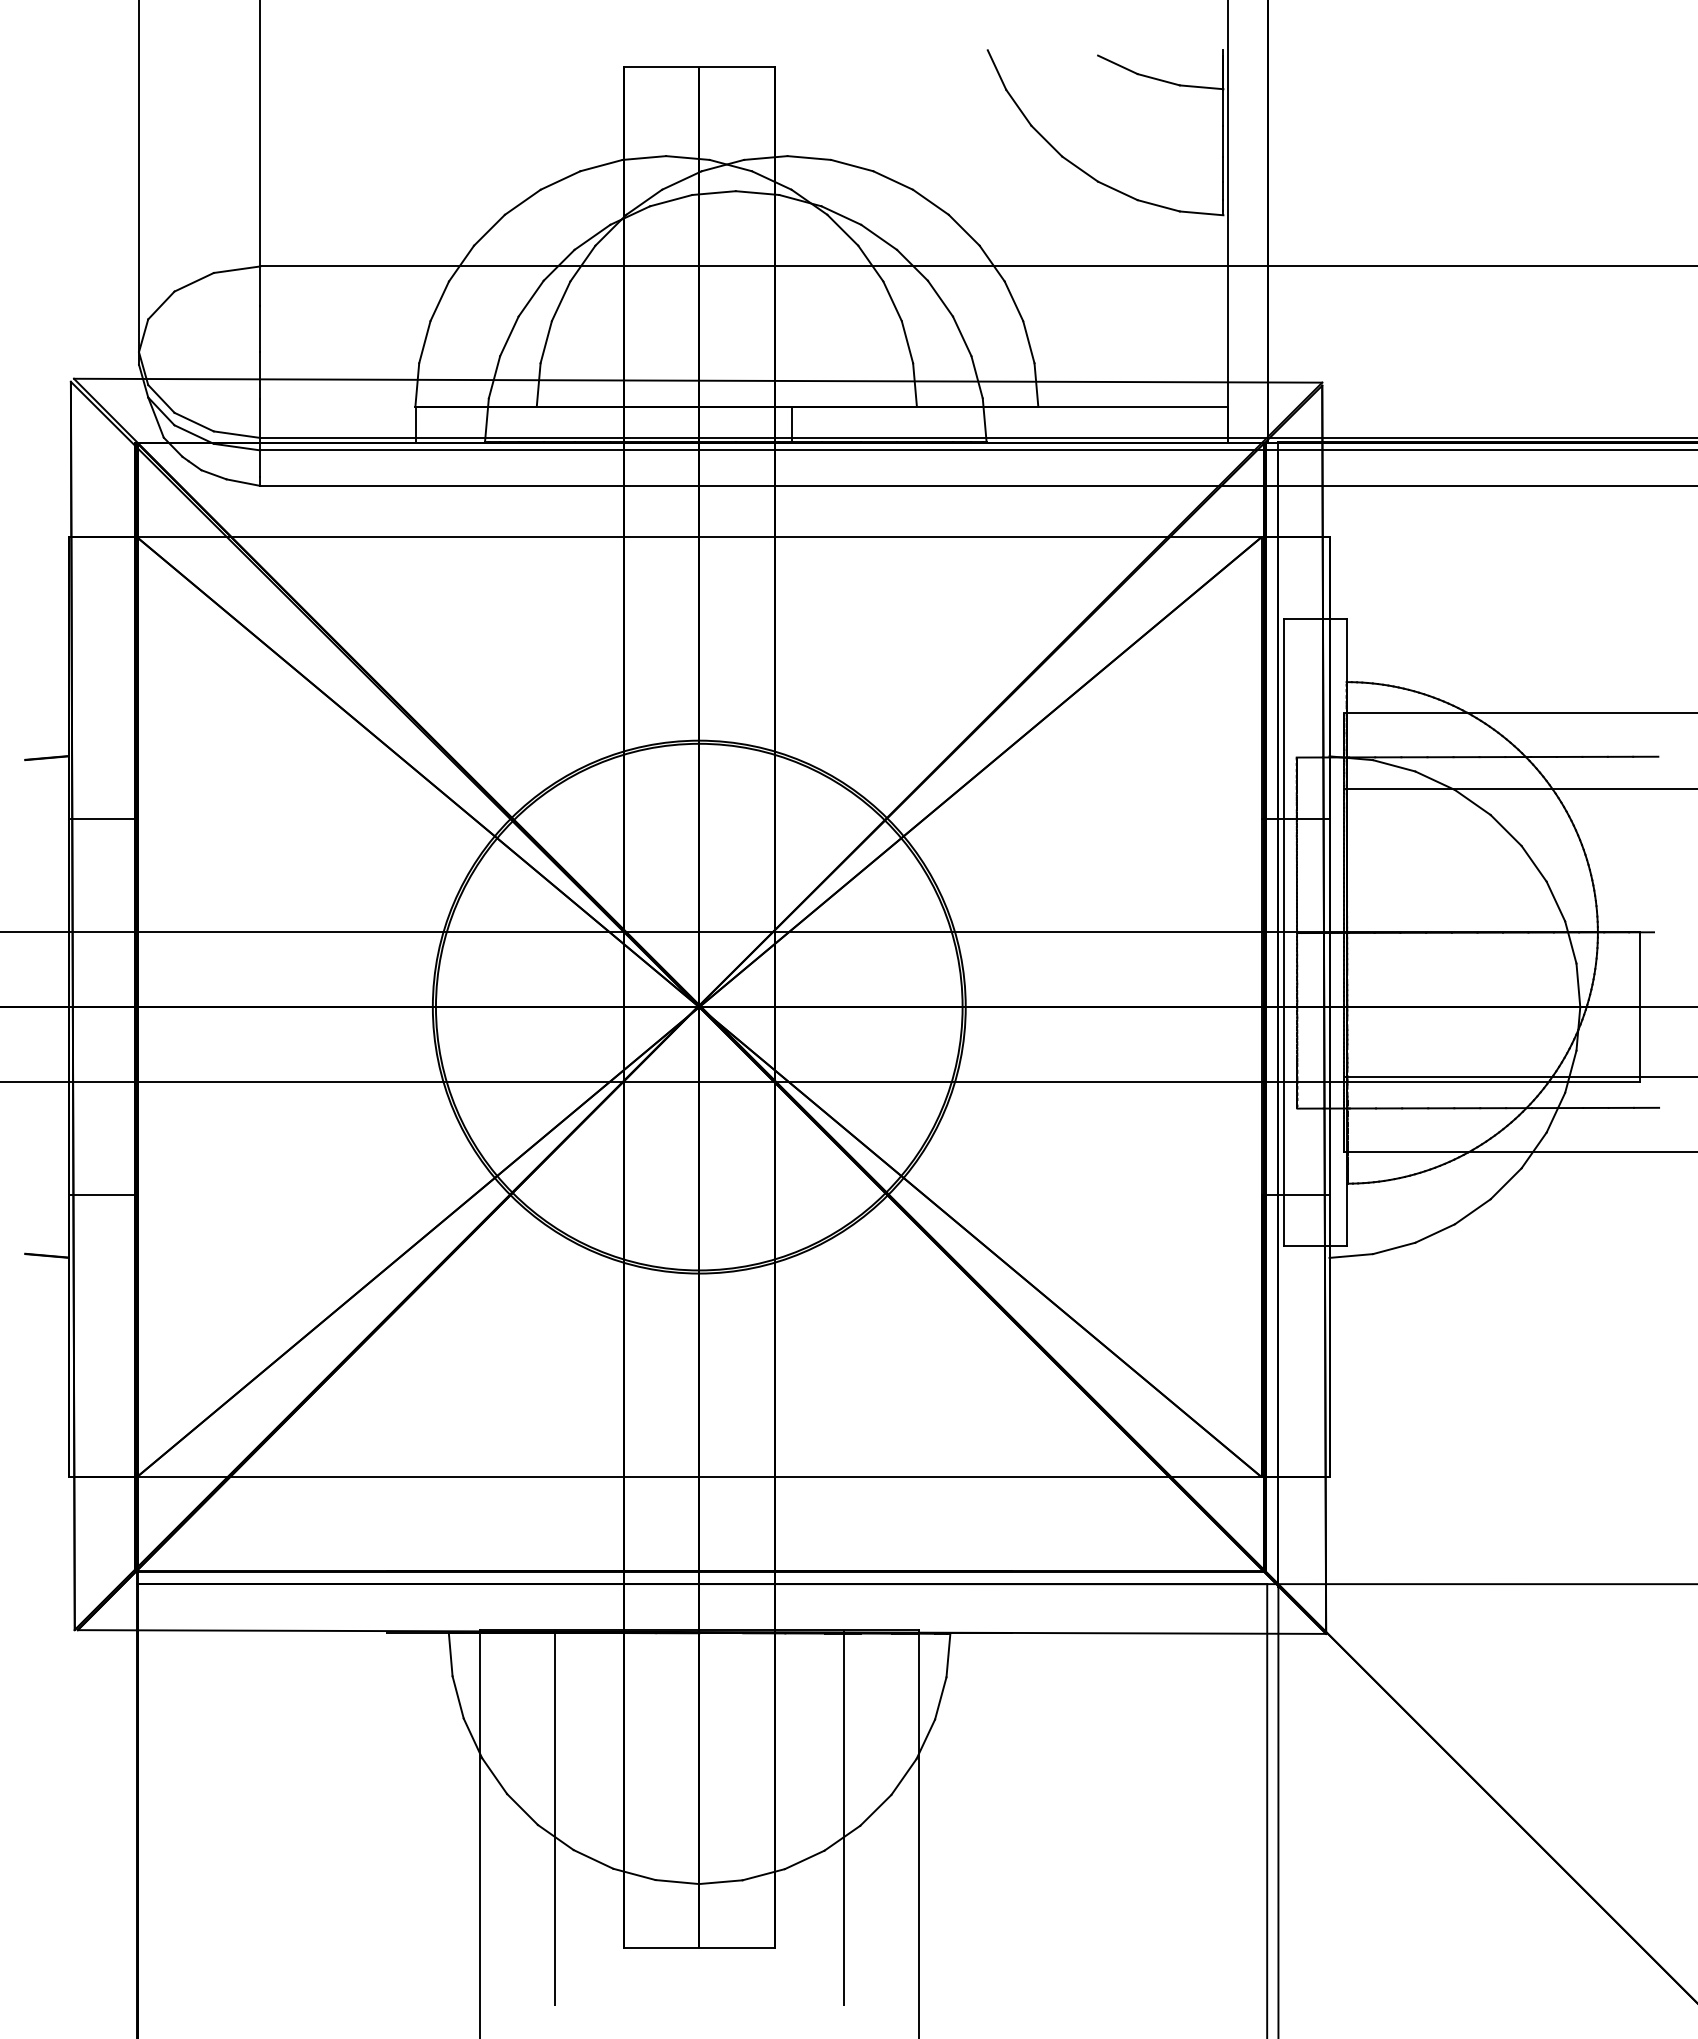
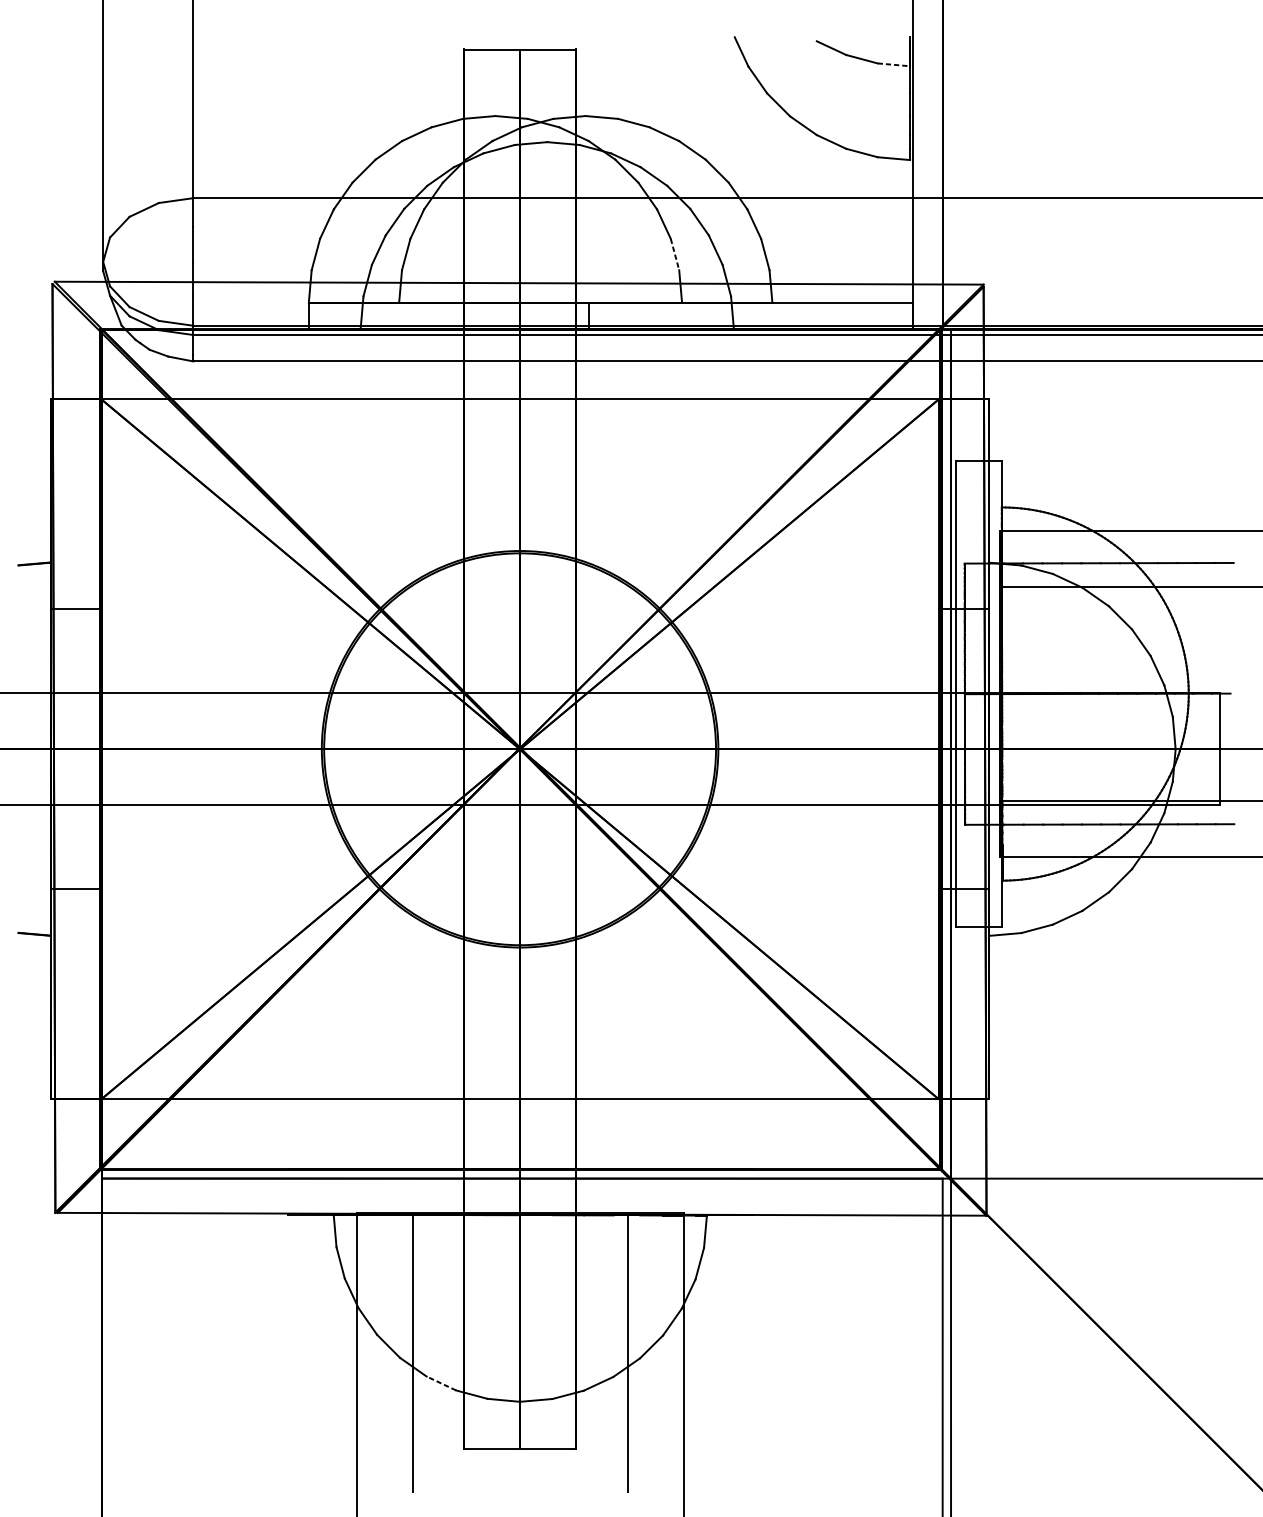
line: (1201, 87) -> (893, 64), solid -> dashed
line: (907, 342) -> (675, 254), solid -> dashed
line: (593, 1859) -> (441, 1383), solid -> dashed

